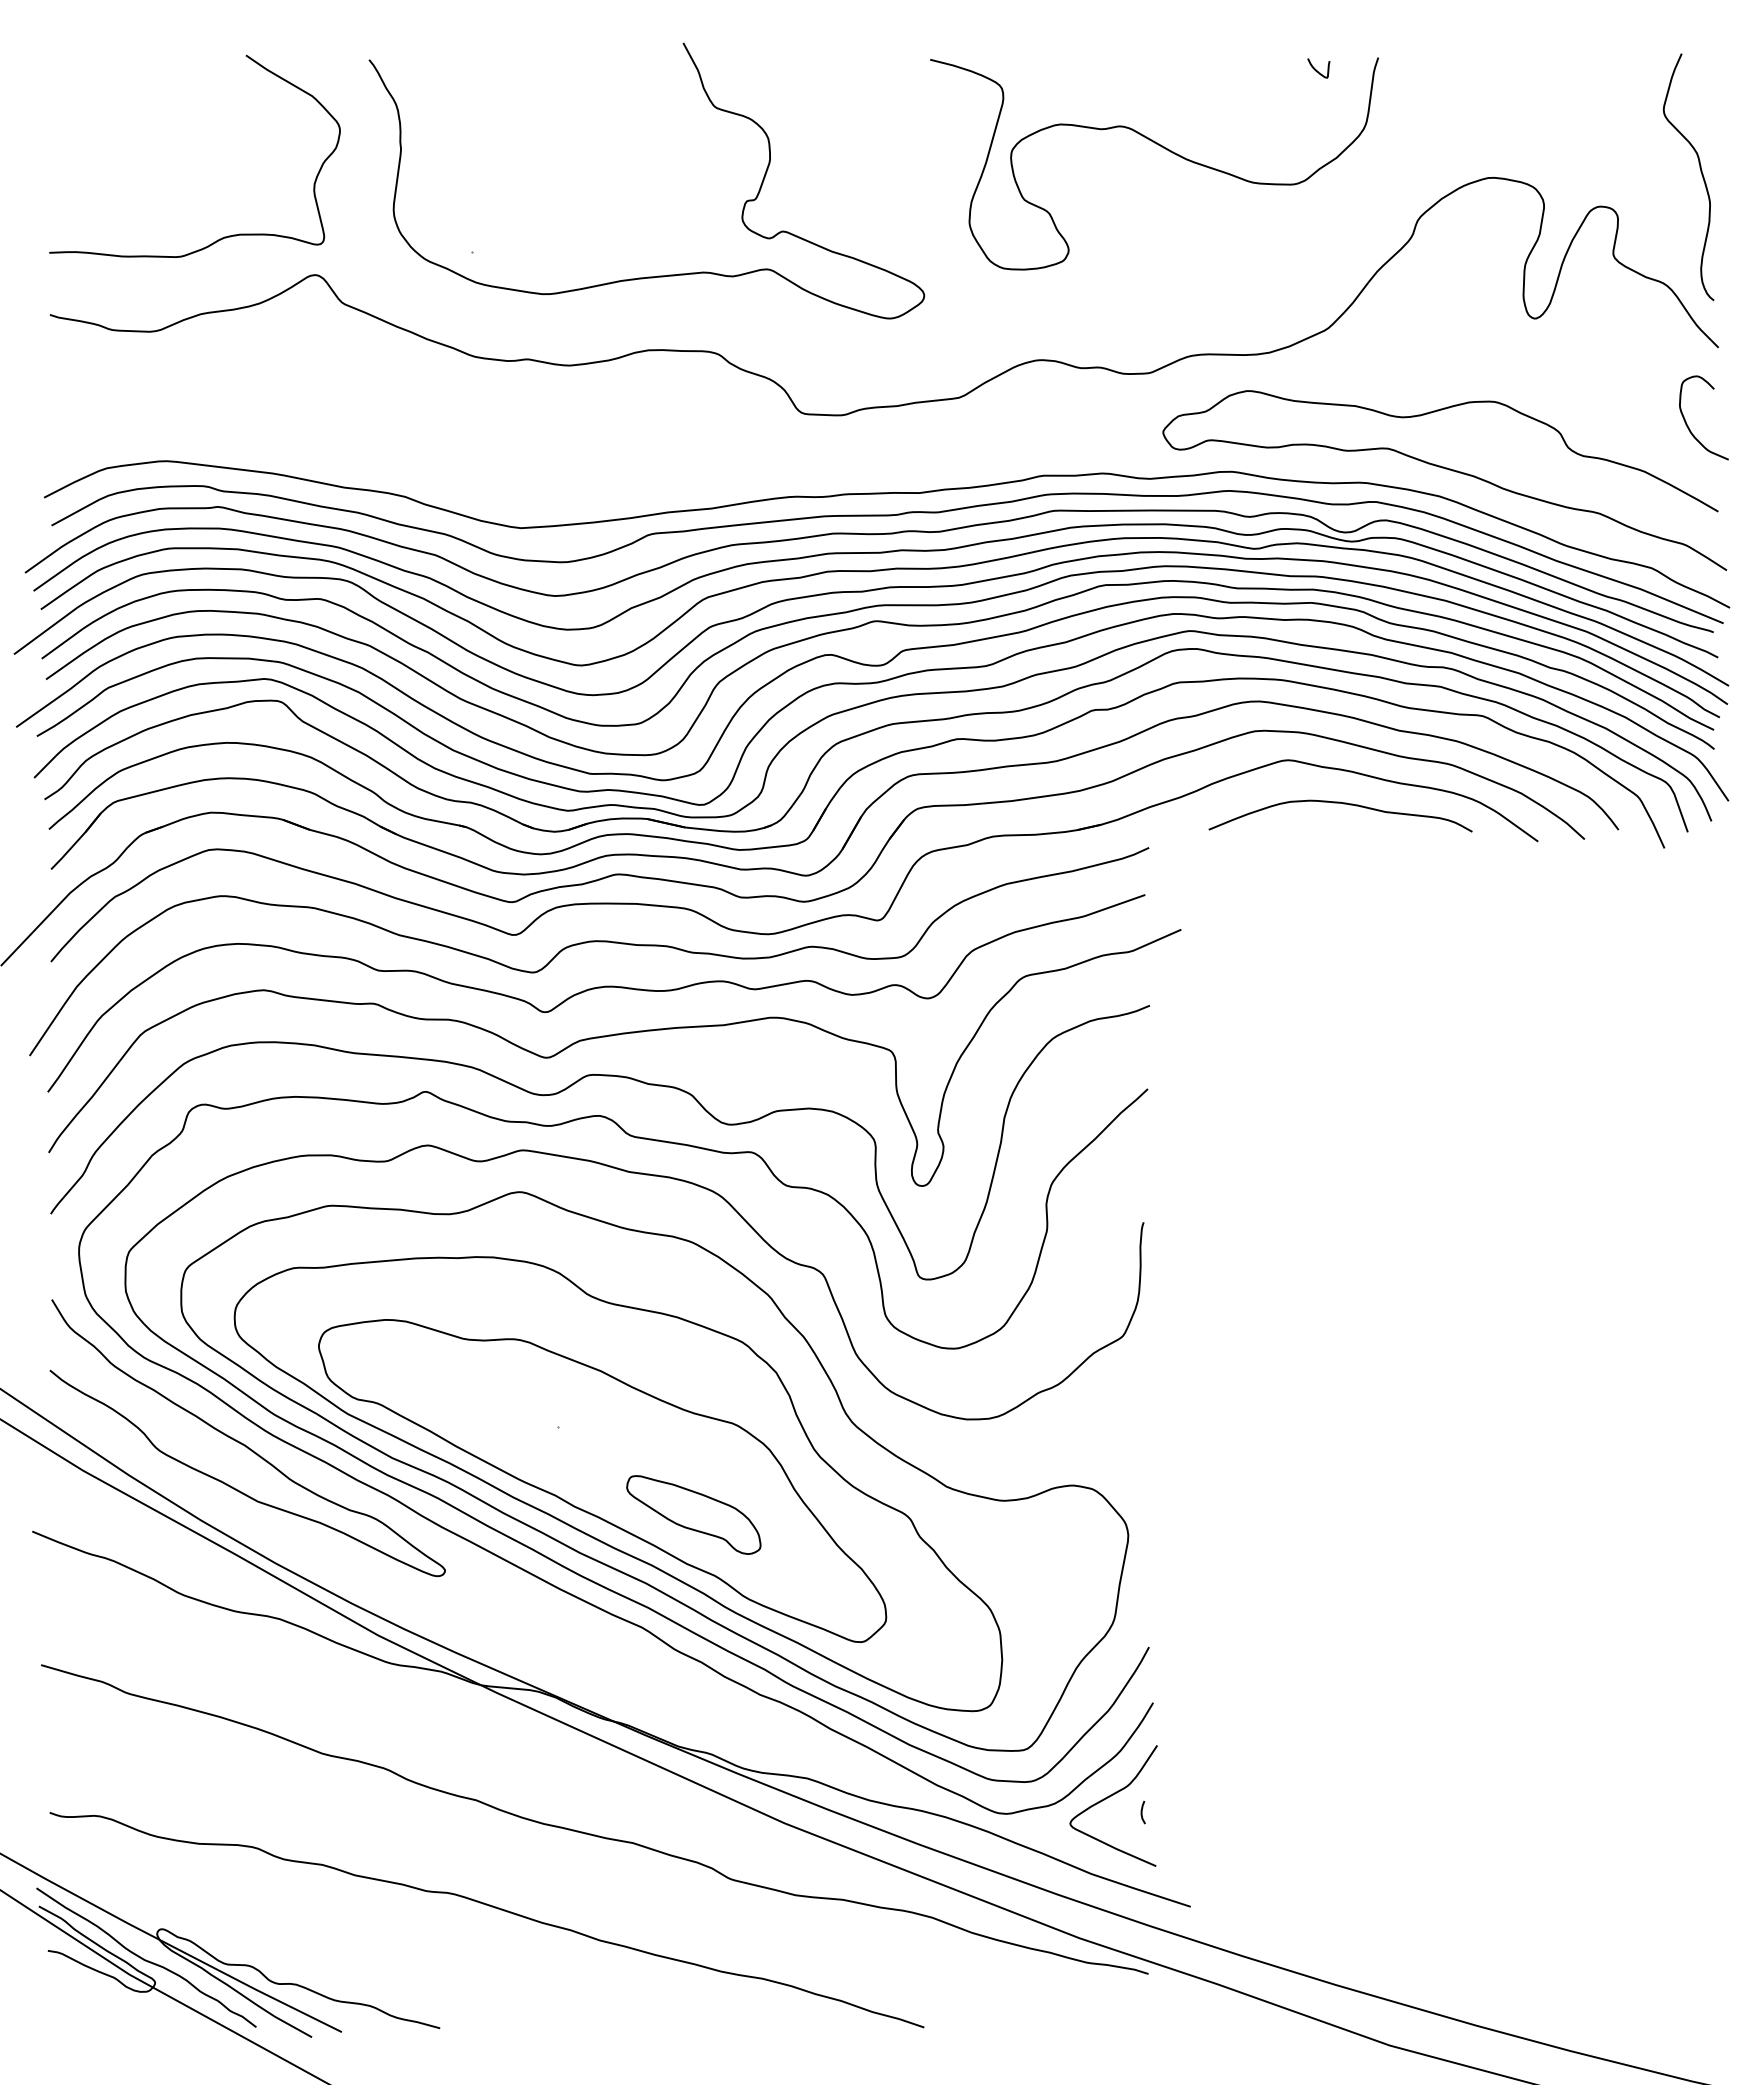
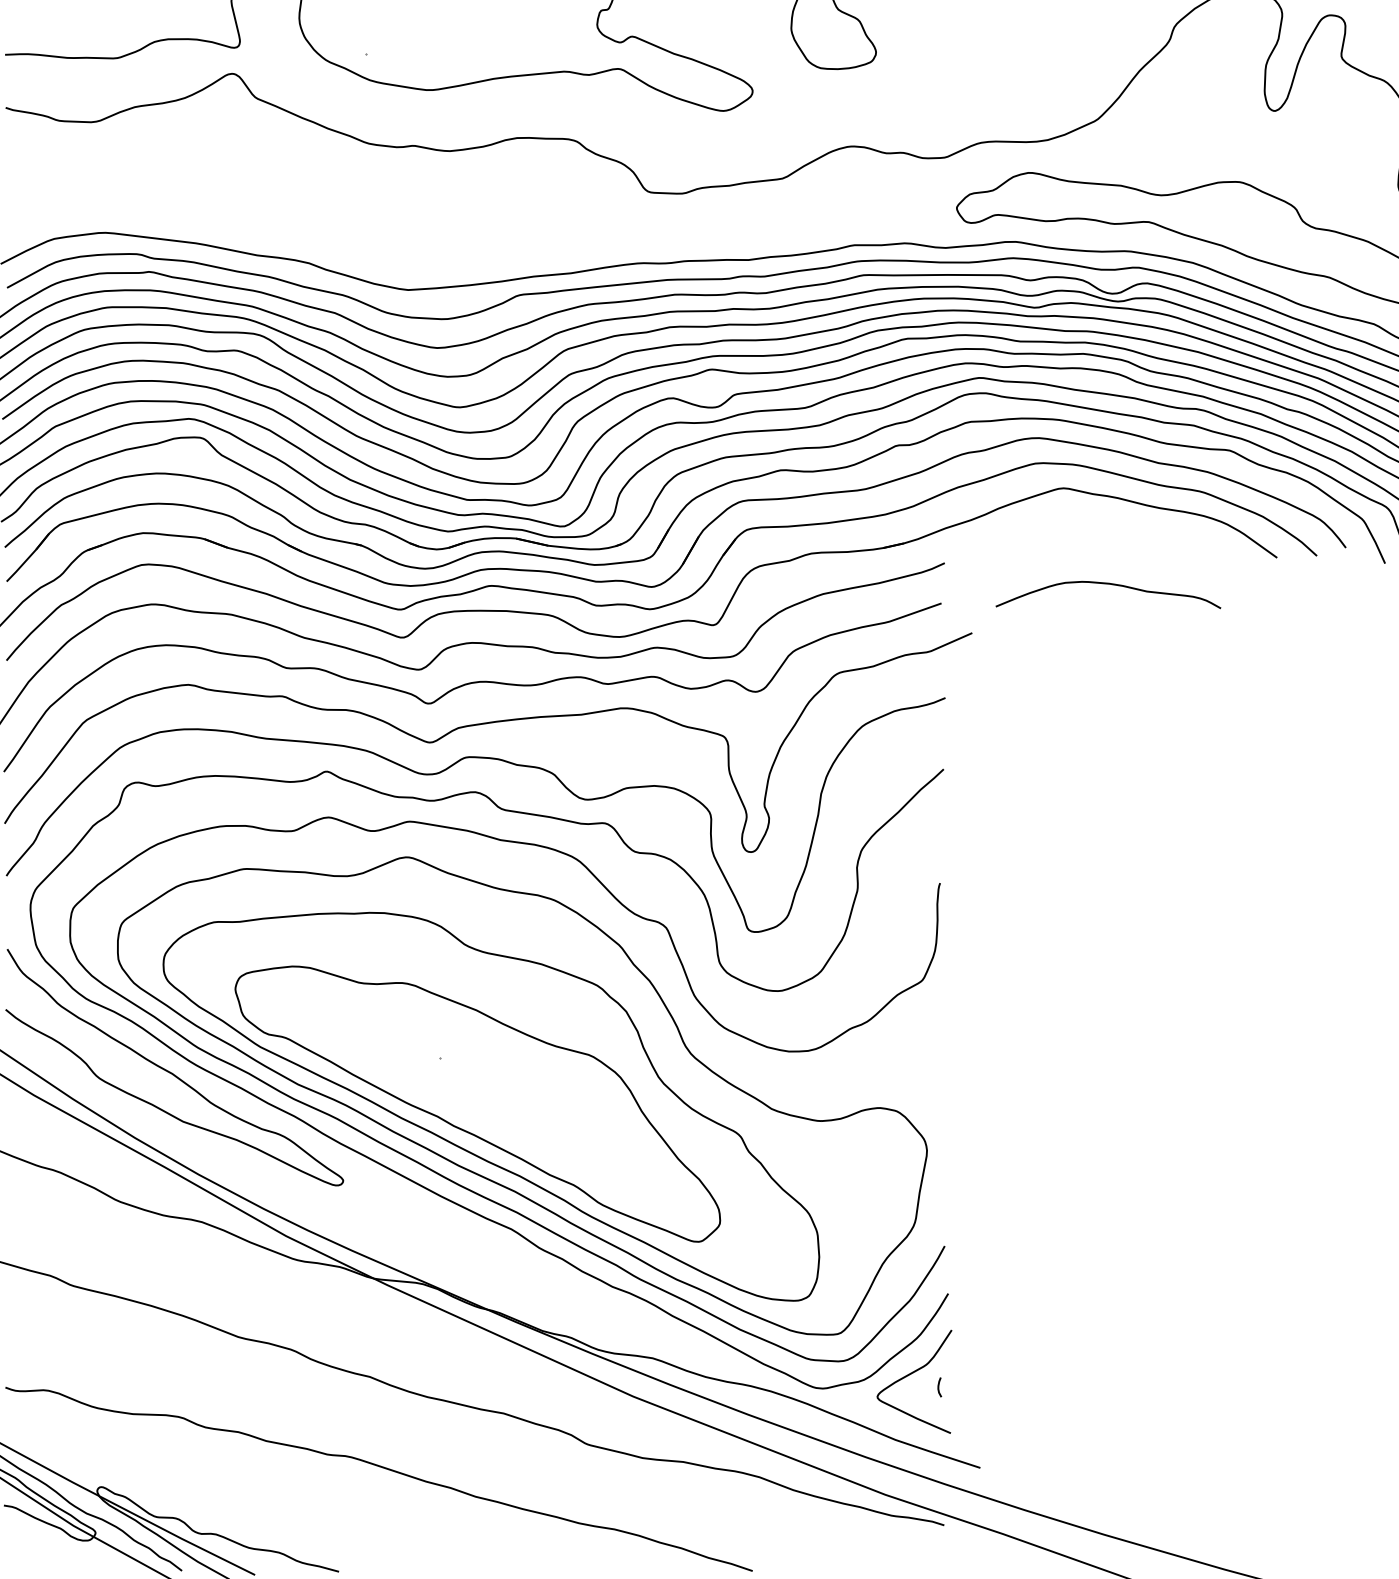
curve: (1343, 804) -> (1110, 585), moved
part: (693, 1514) -> (555, 1132), removed

